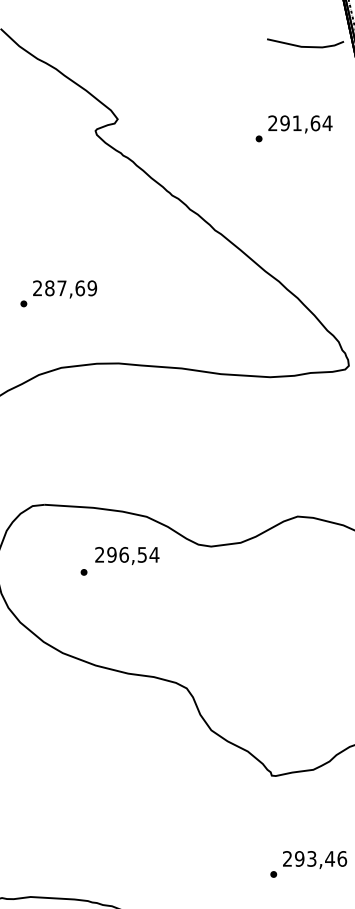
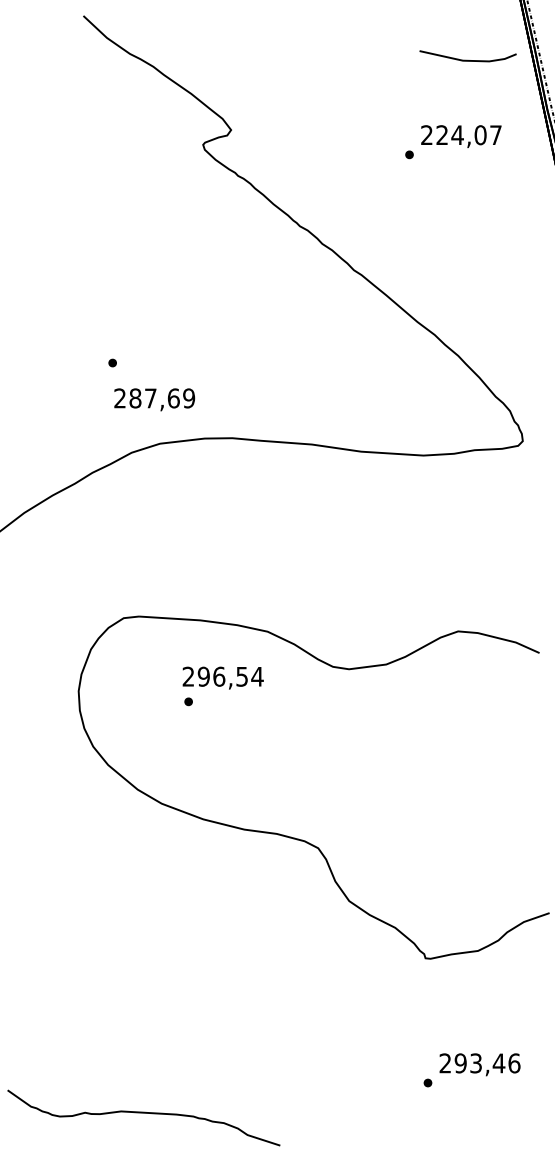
line: (305, 45) -> (467, 59), moved
text: (306, 123) -> (469, 135), 291,64 -> 224,07
text: (64, 289) -> (154, 399), moved
text: (126, 555) -> (222, 677), moved

